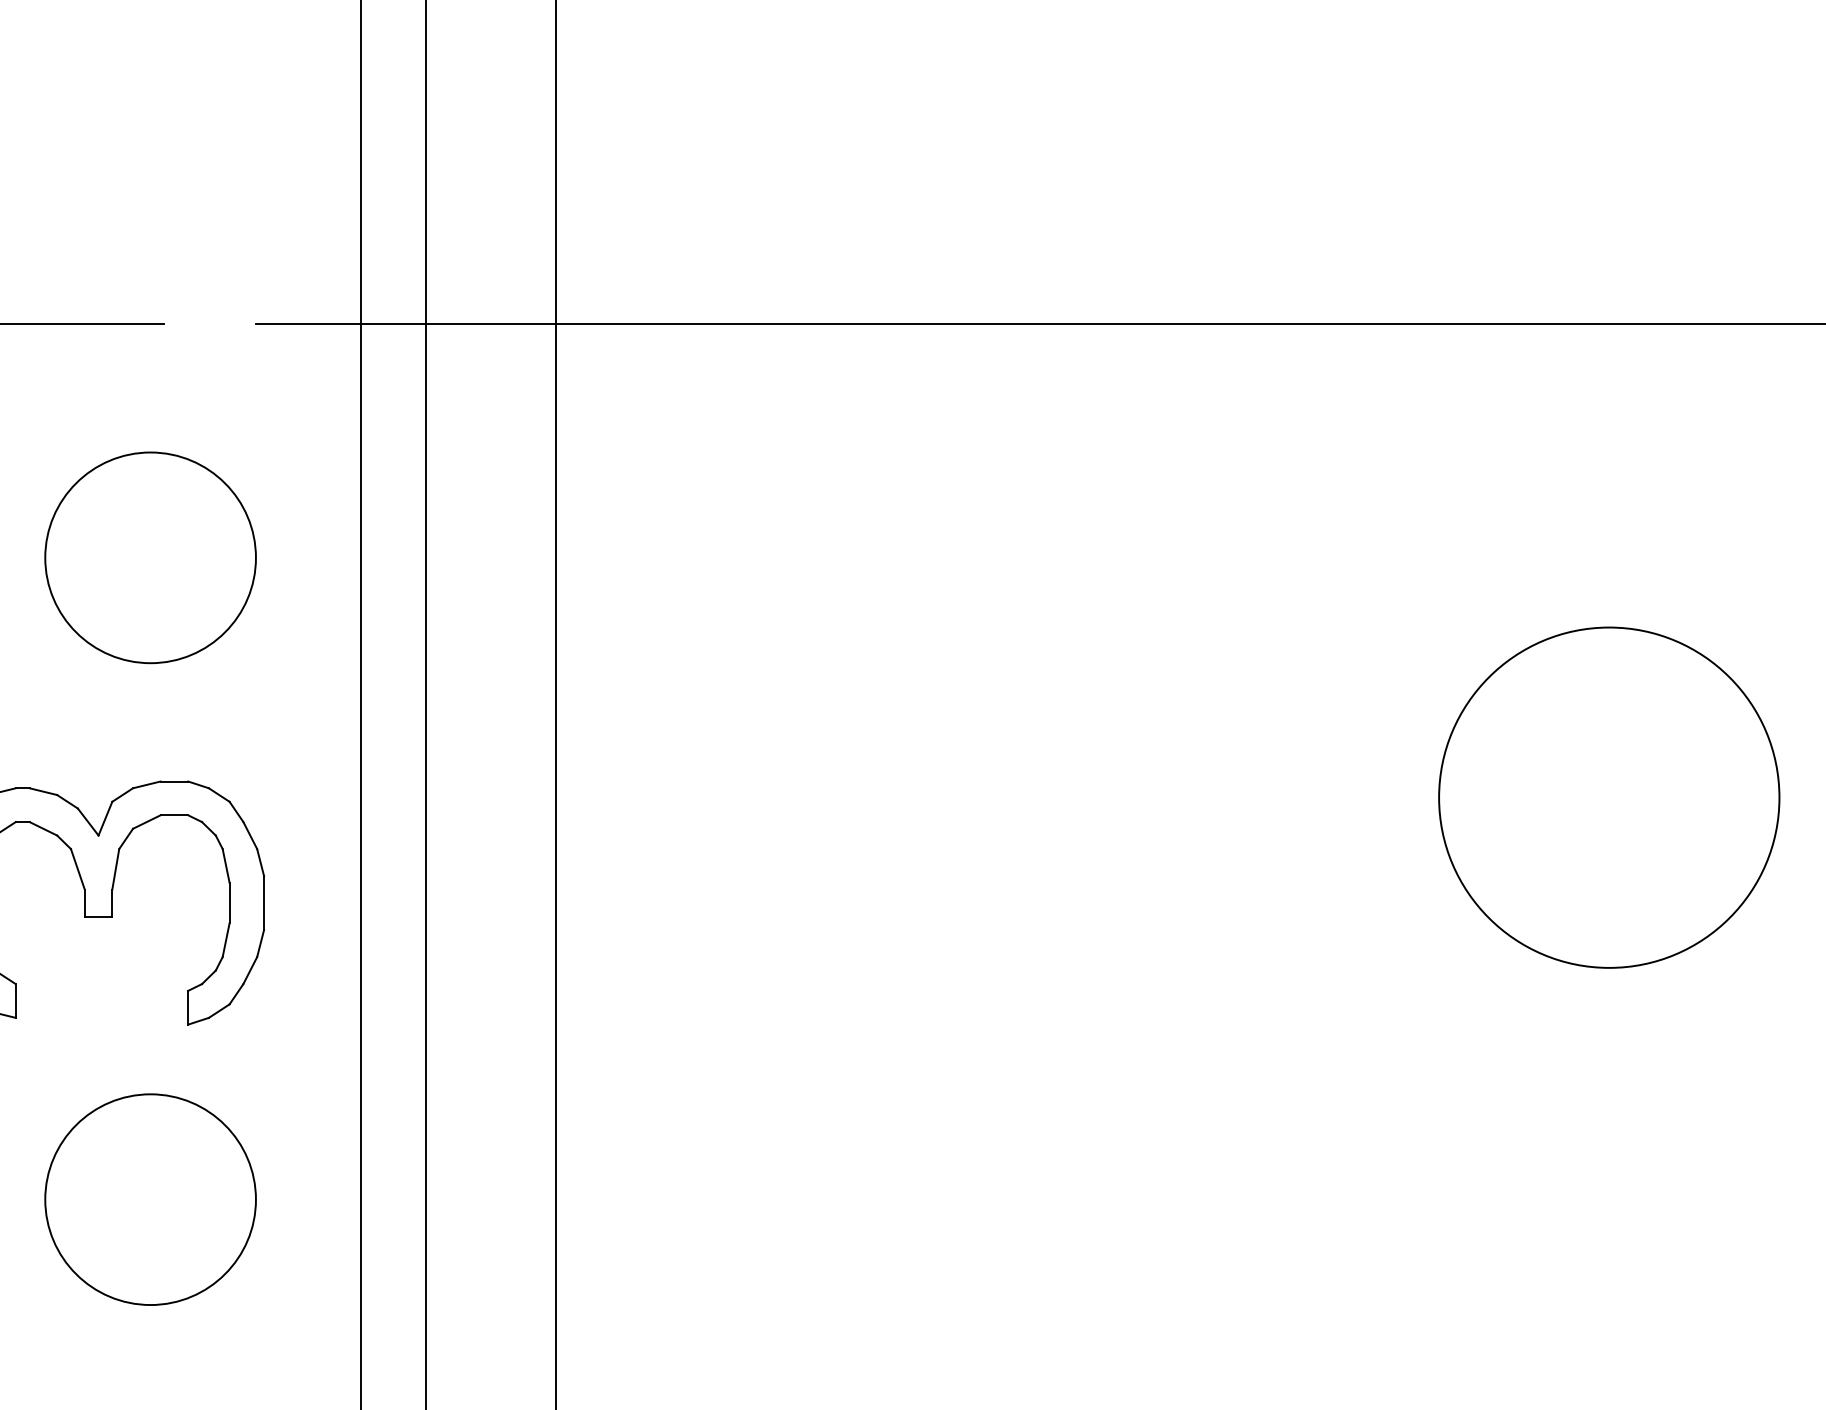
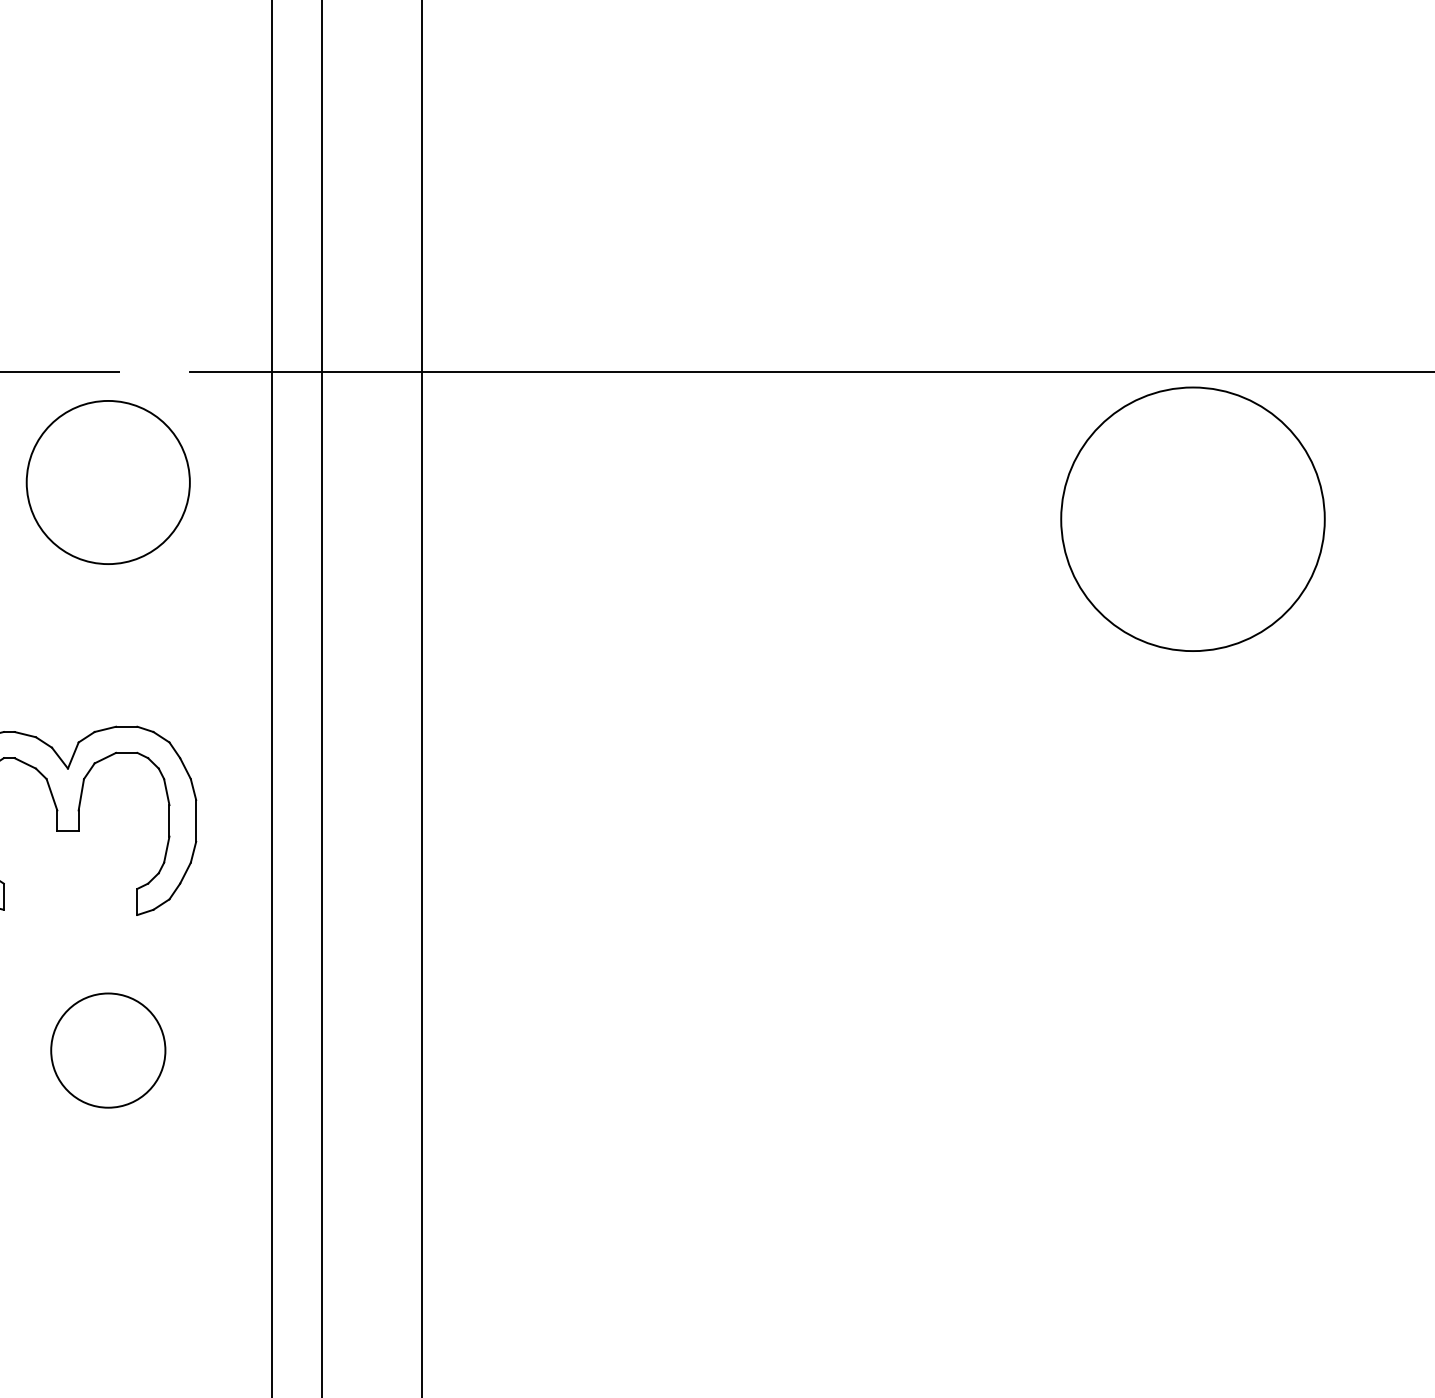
circle: (149, 557) -> (107, 482), moved
circle: (1608, 796) -> (1192, 518), moved
circle: (149, 1199) -> (107, 1050), size x0.7

